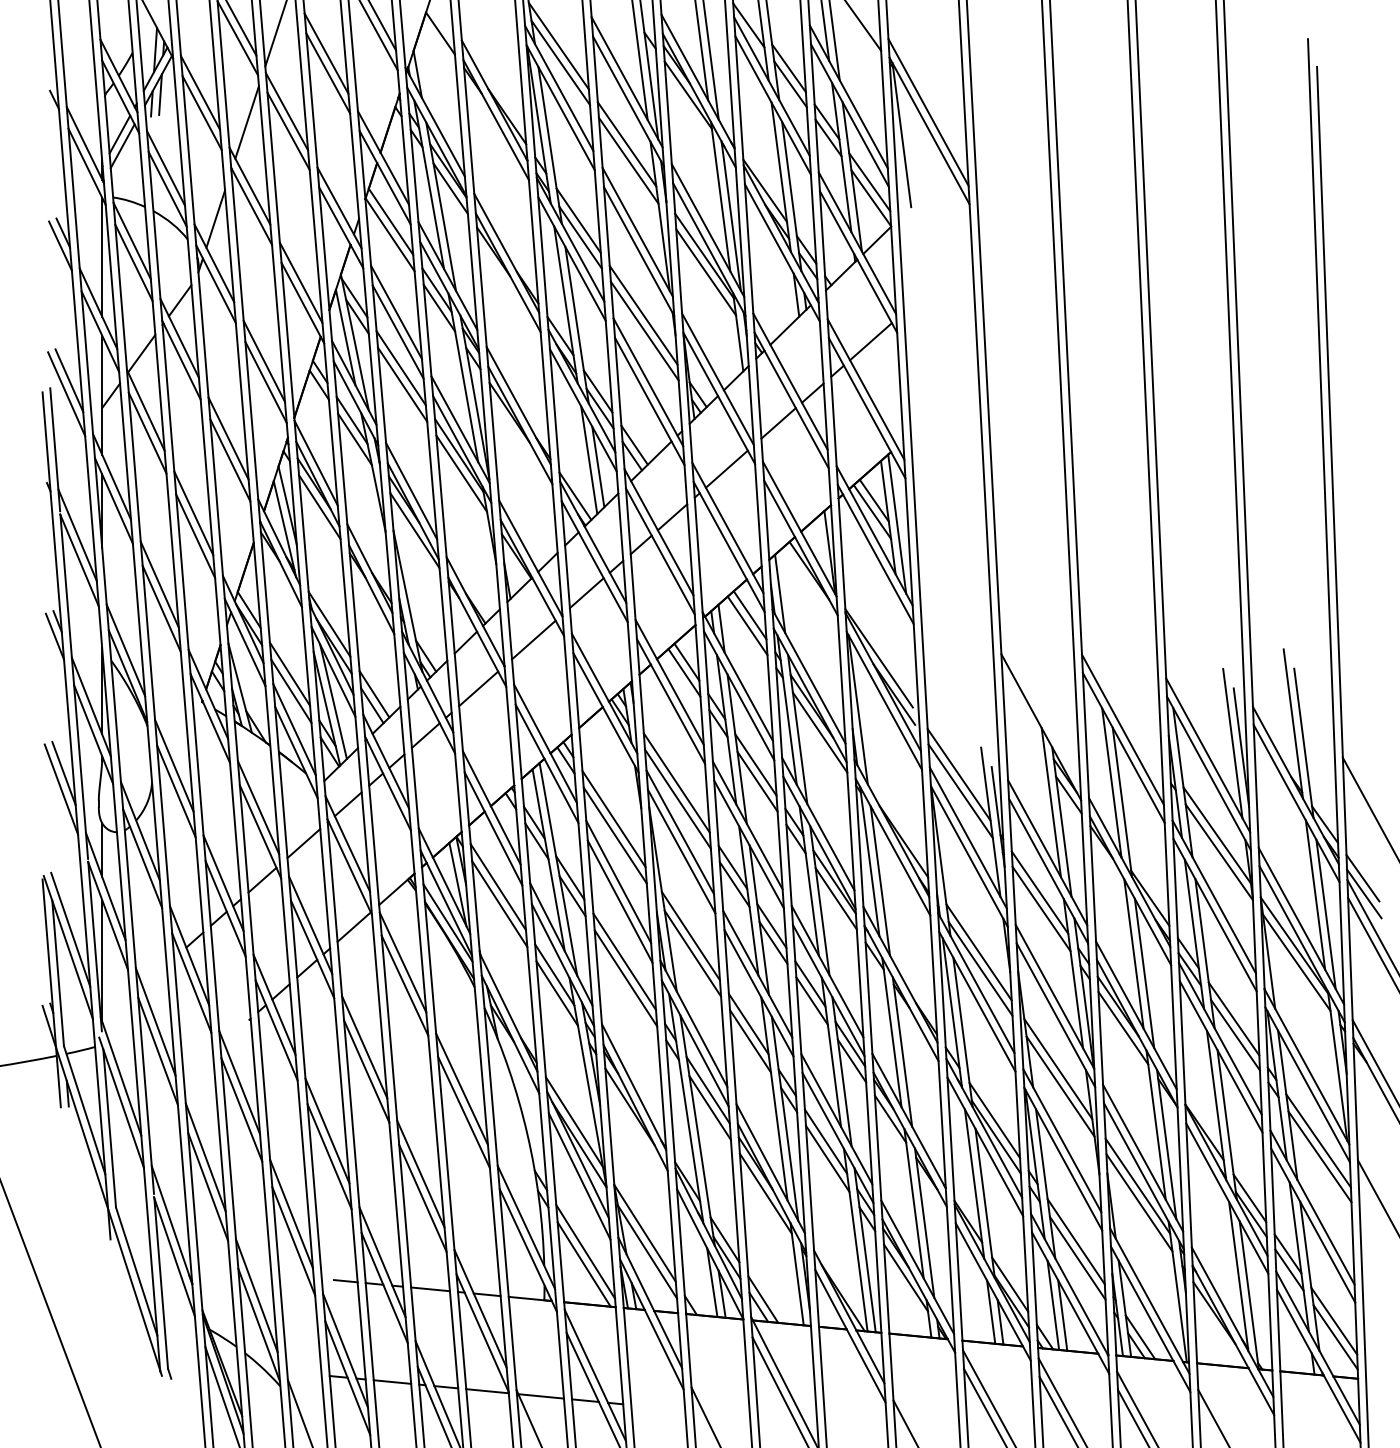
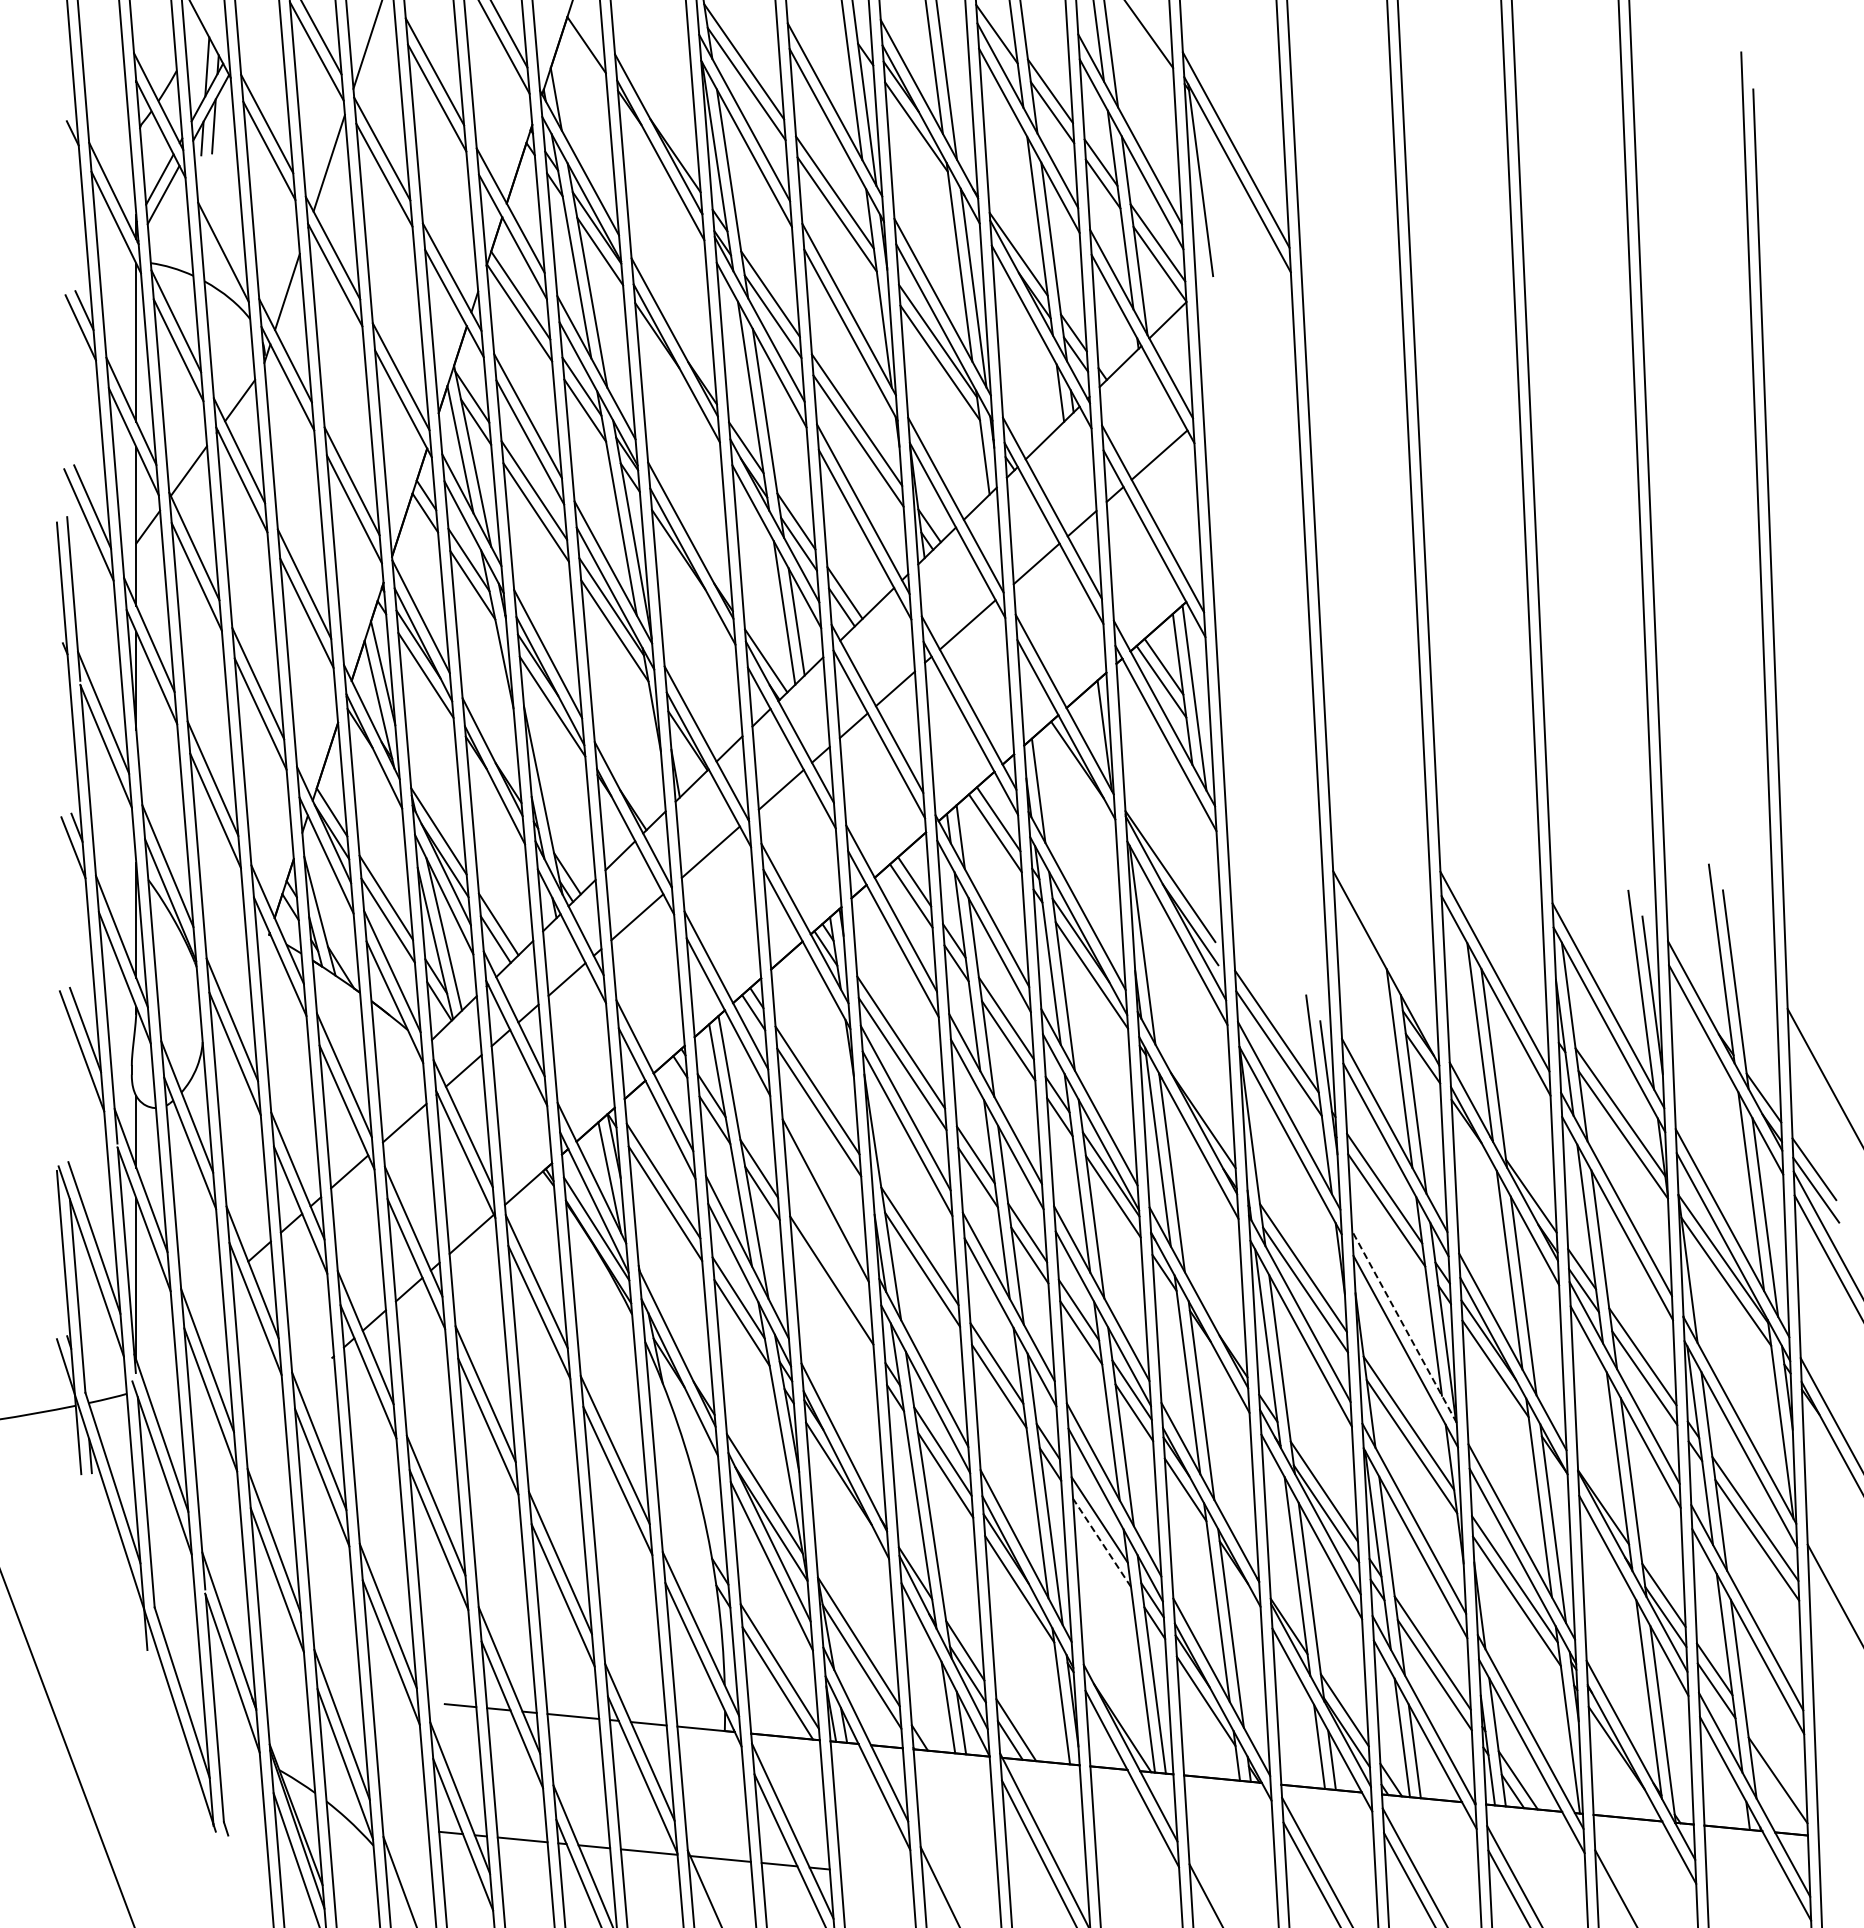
line: (165, 168) -> (220, 224), removed
line: (618, 881) -> (823, 1173), removed
line: (625, 978) -> (833, 1302), removed
line: (1054, 996) -> (1404, 1326), solid -> dashed
line: (828, 1158) -> (1102, 1542), solid -> dashed
line: (1333, 1320) -> (1775, 1758), removed

